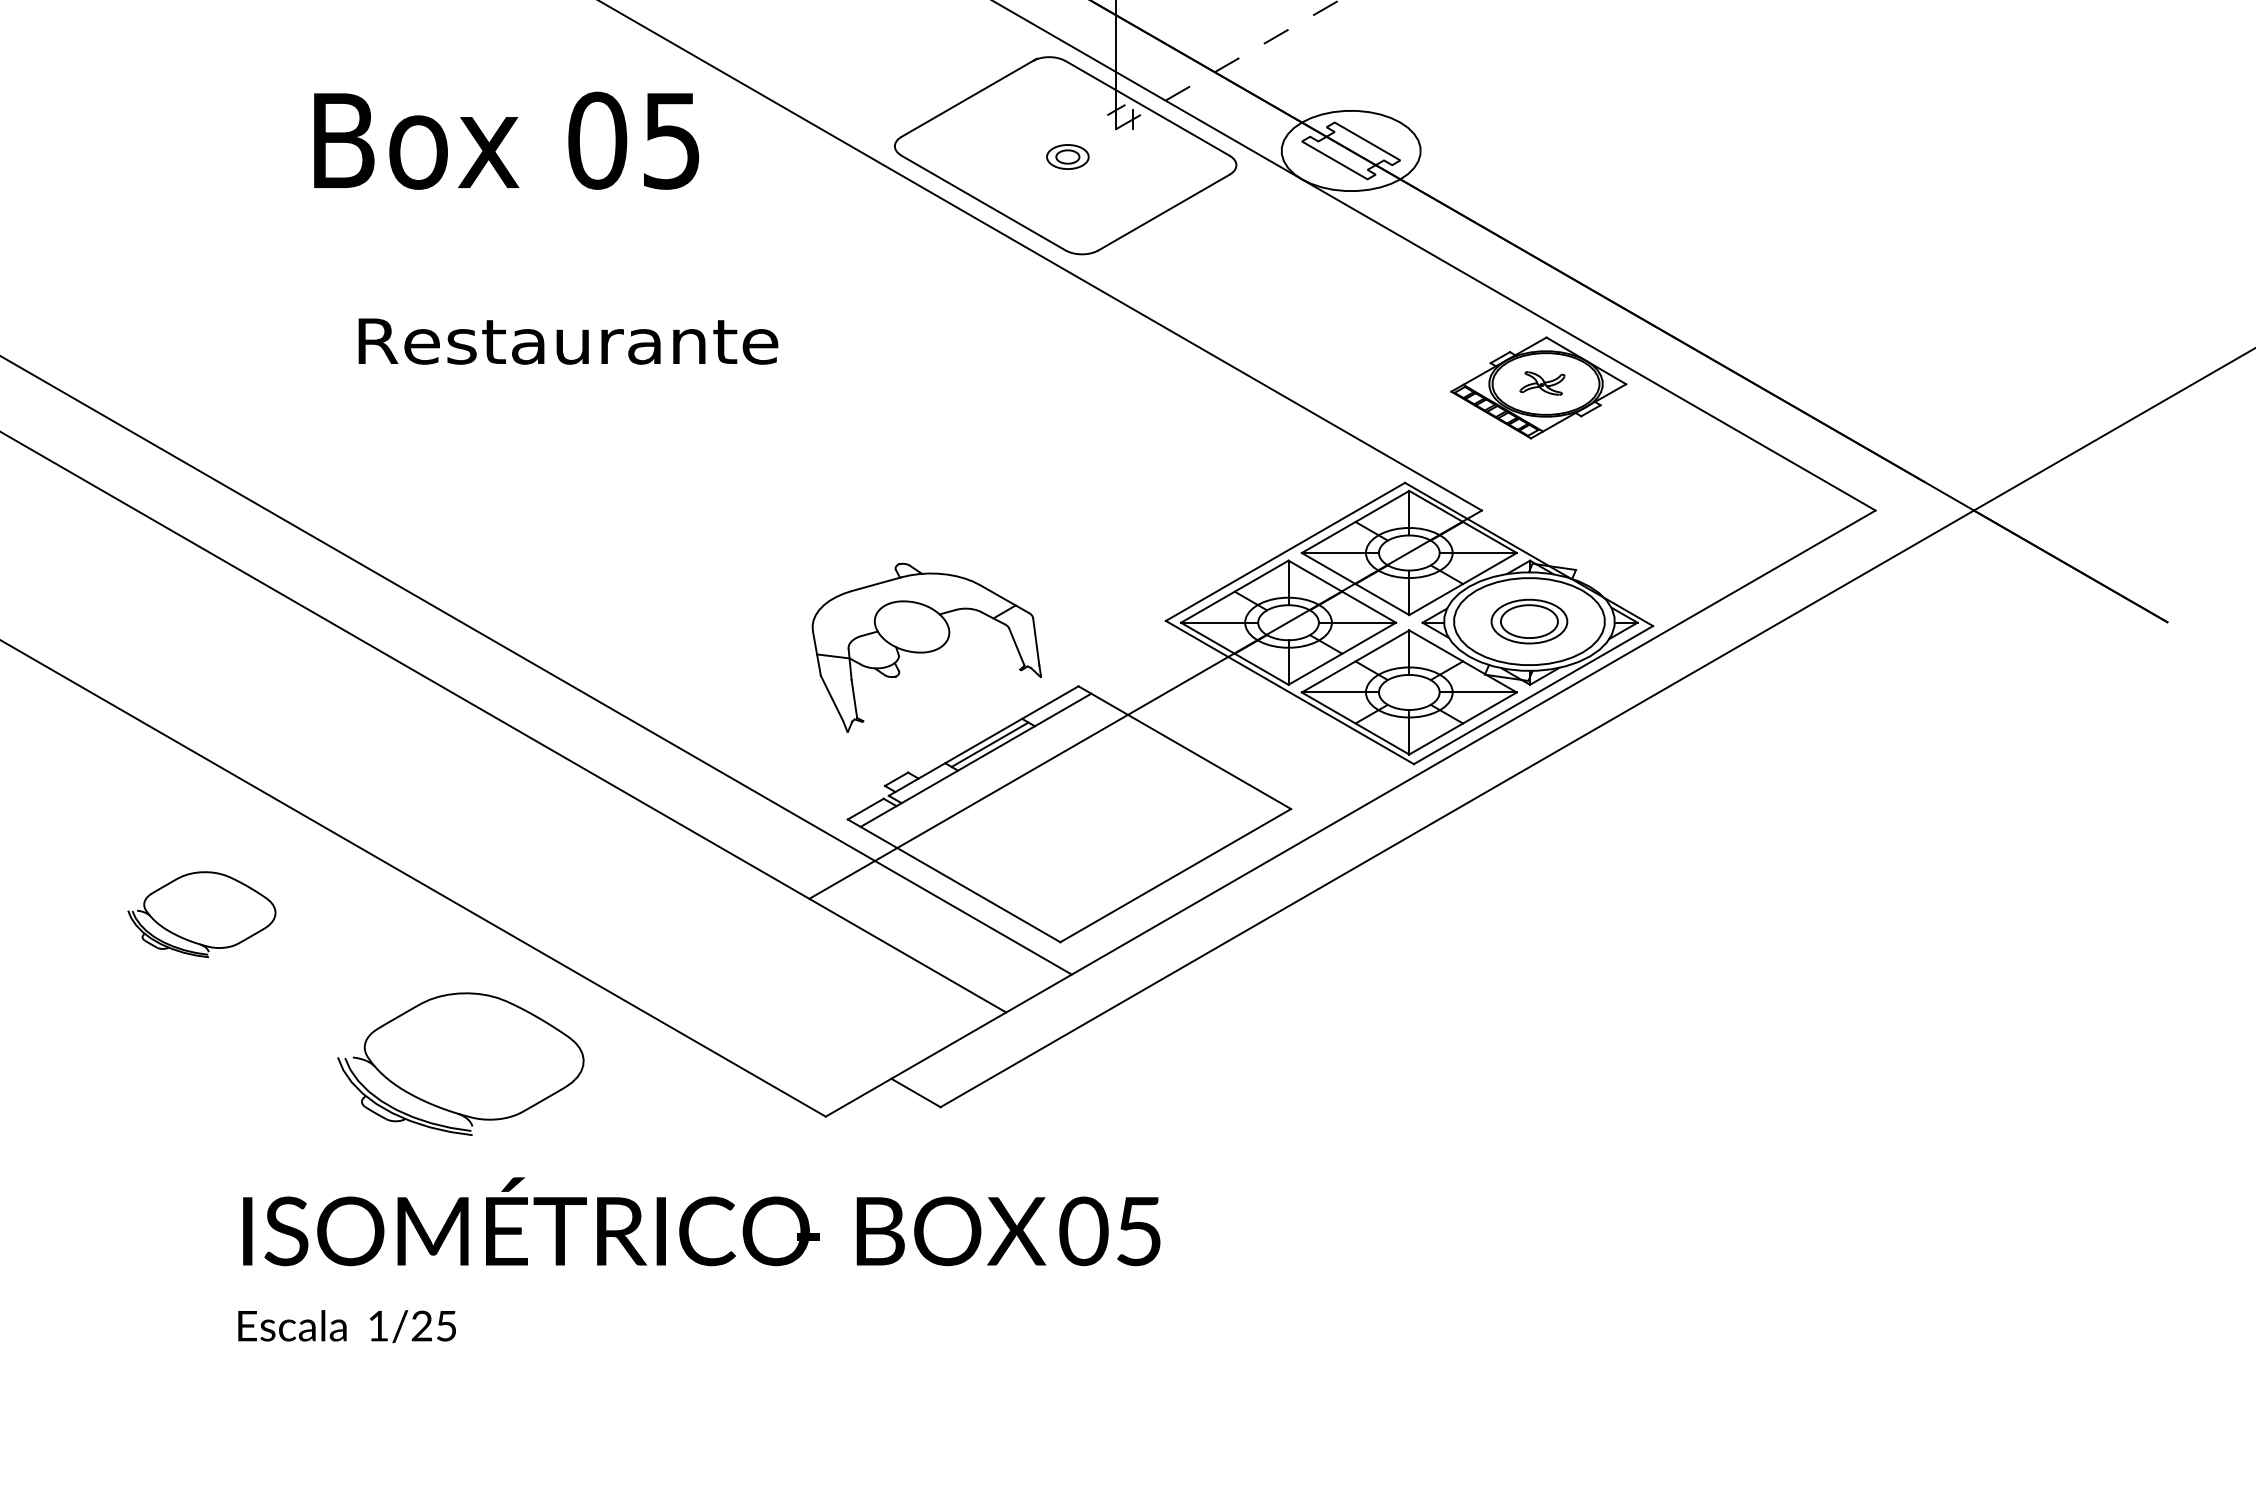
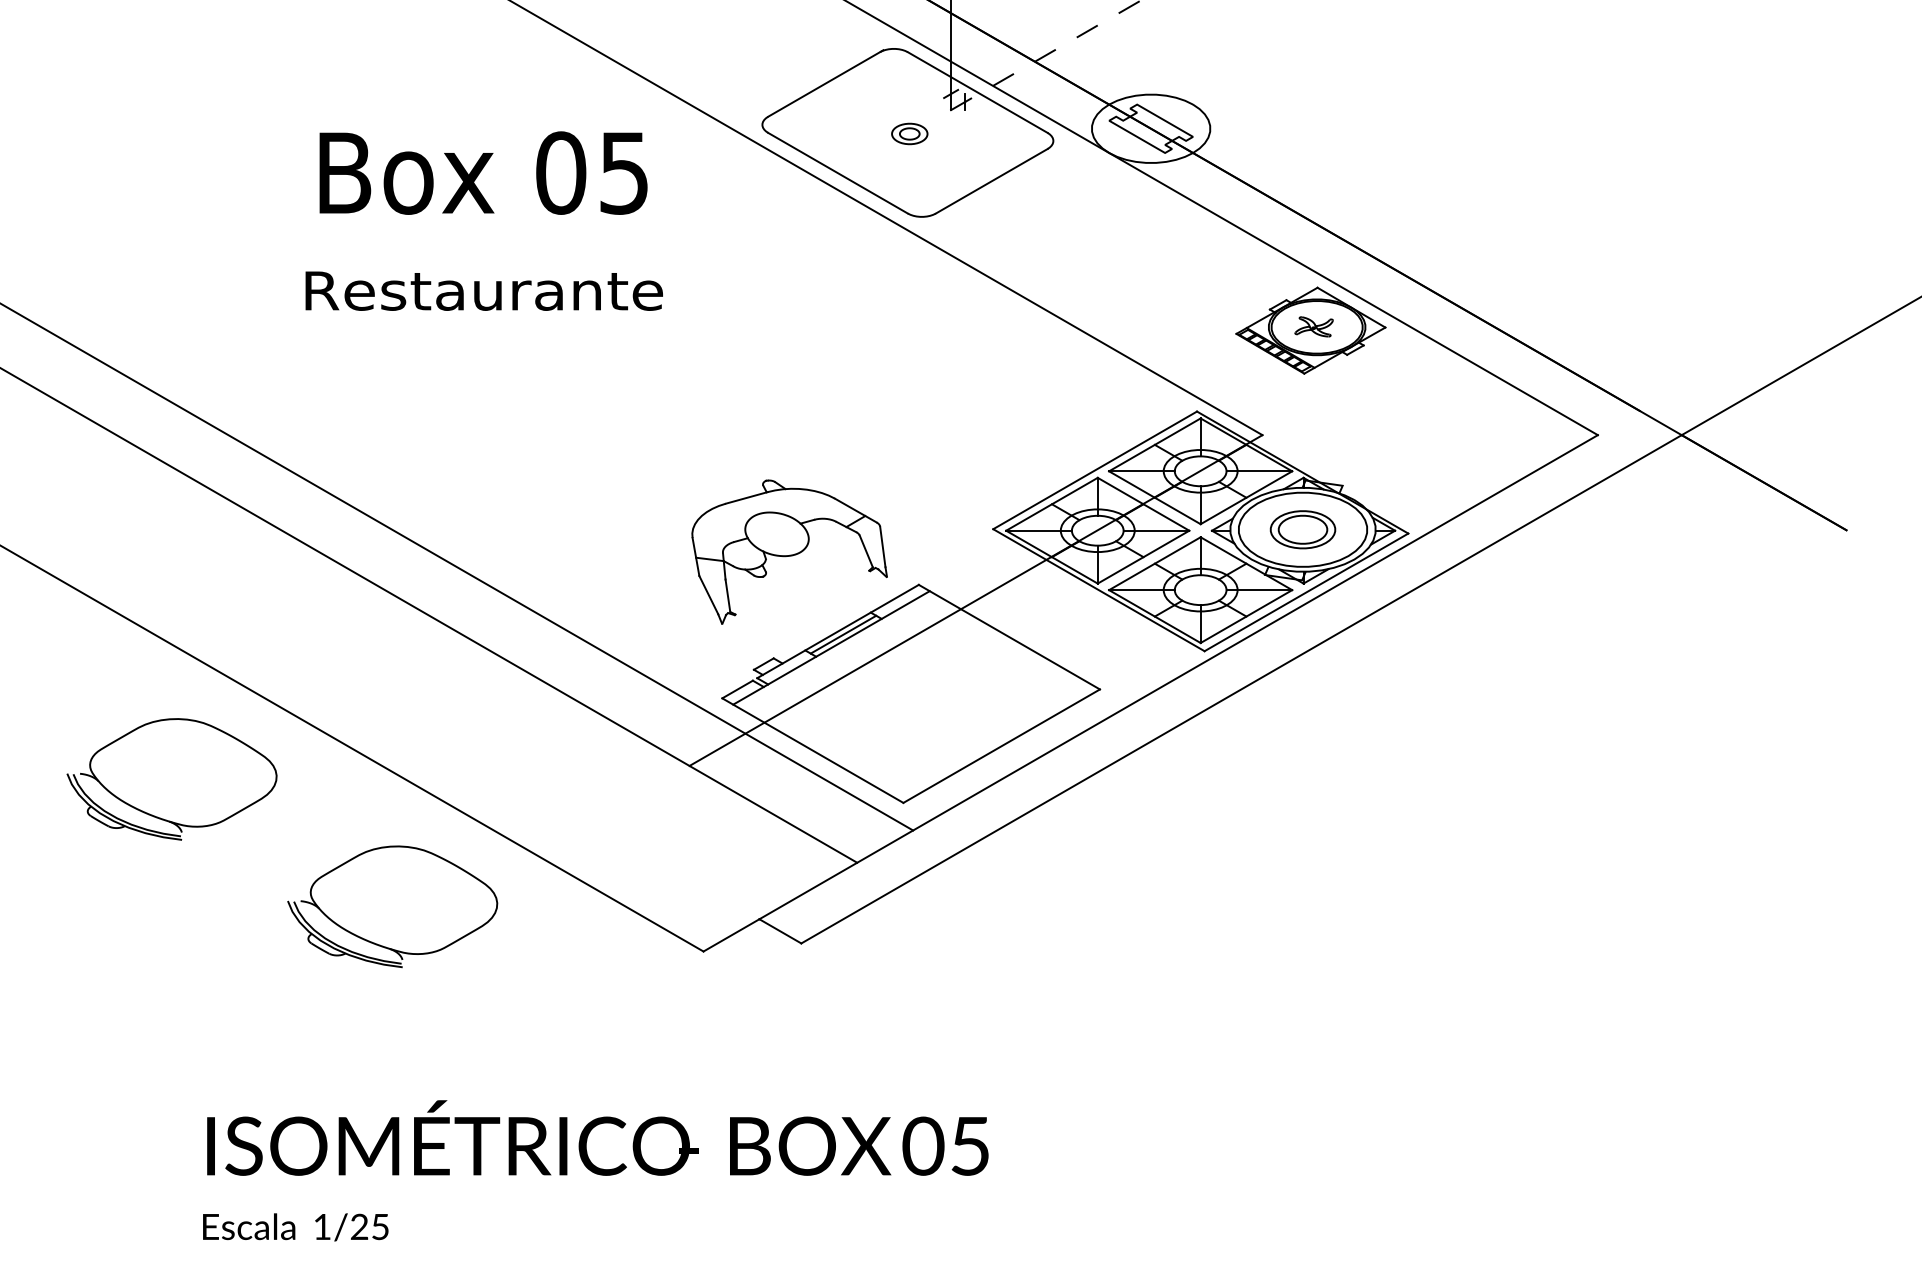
text: (506, 140) -> (483, 172), moved
part: (201, 914) -> (171, 779), size x1.67
text: (698, 1259) -> (595, 1170), moved

